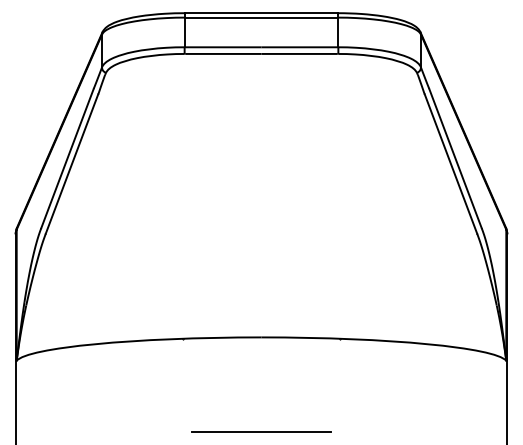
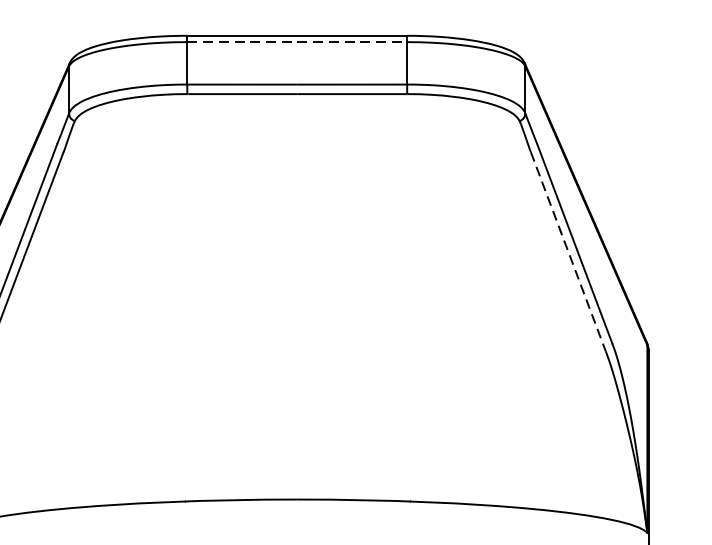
line: (261, 17) -> (297, 41), solid -> dashed
line: (451, 164) -> (569, 252), solid -> dashed

